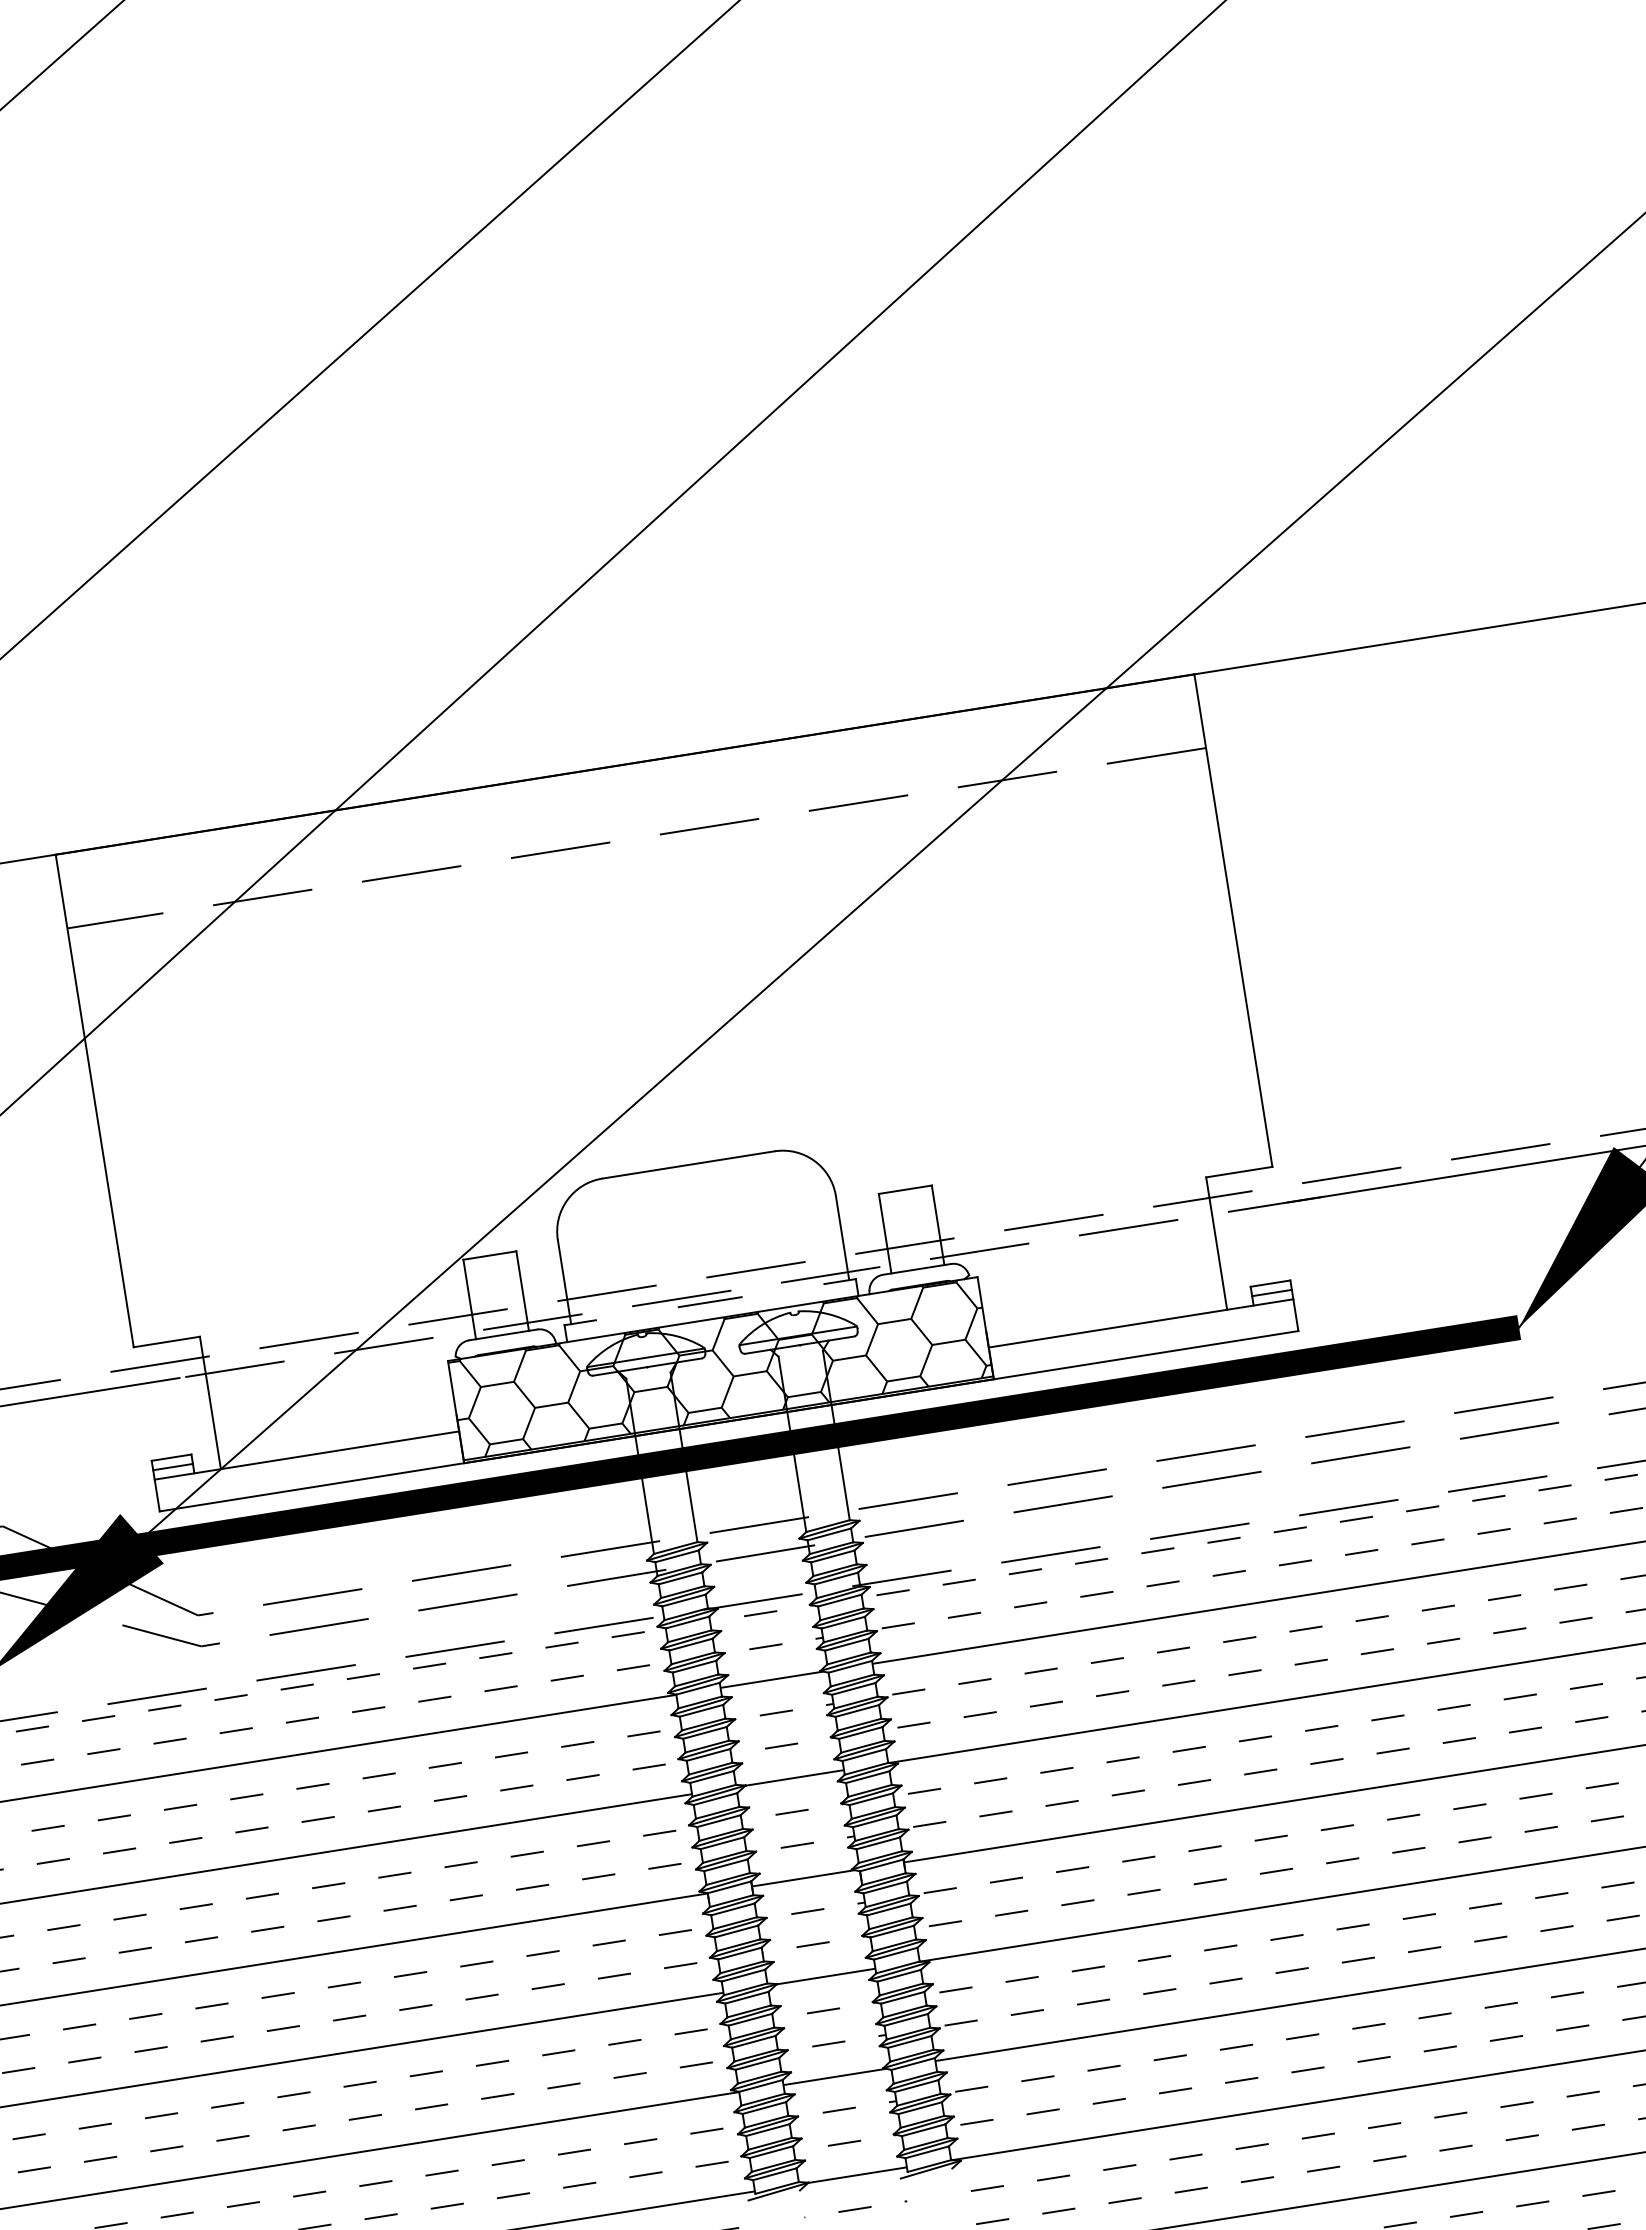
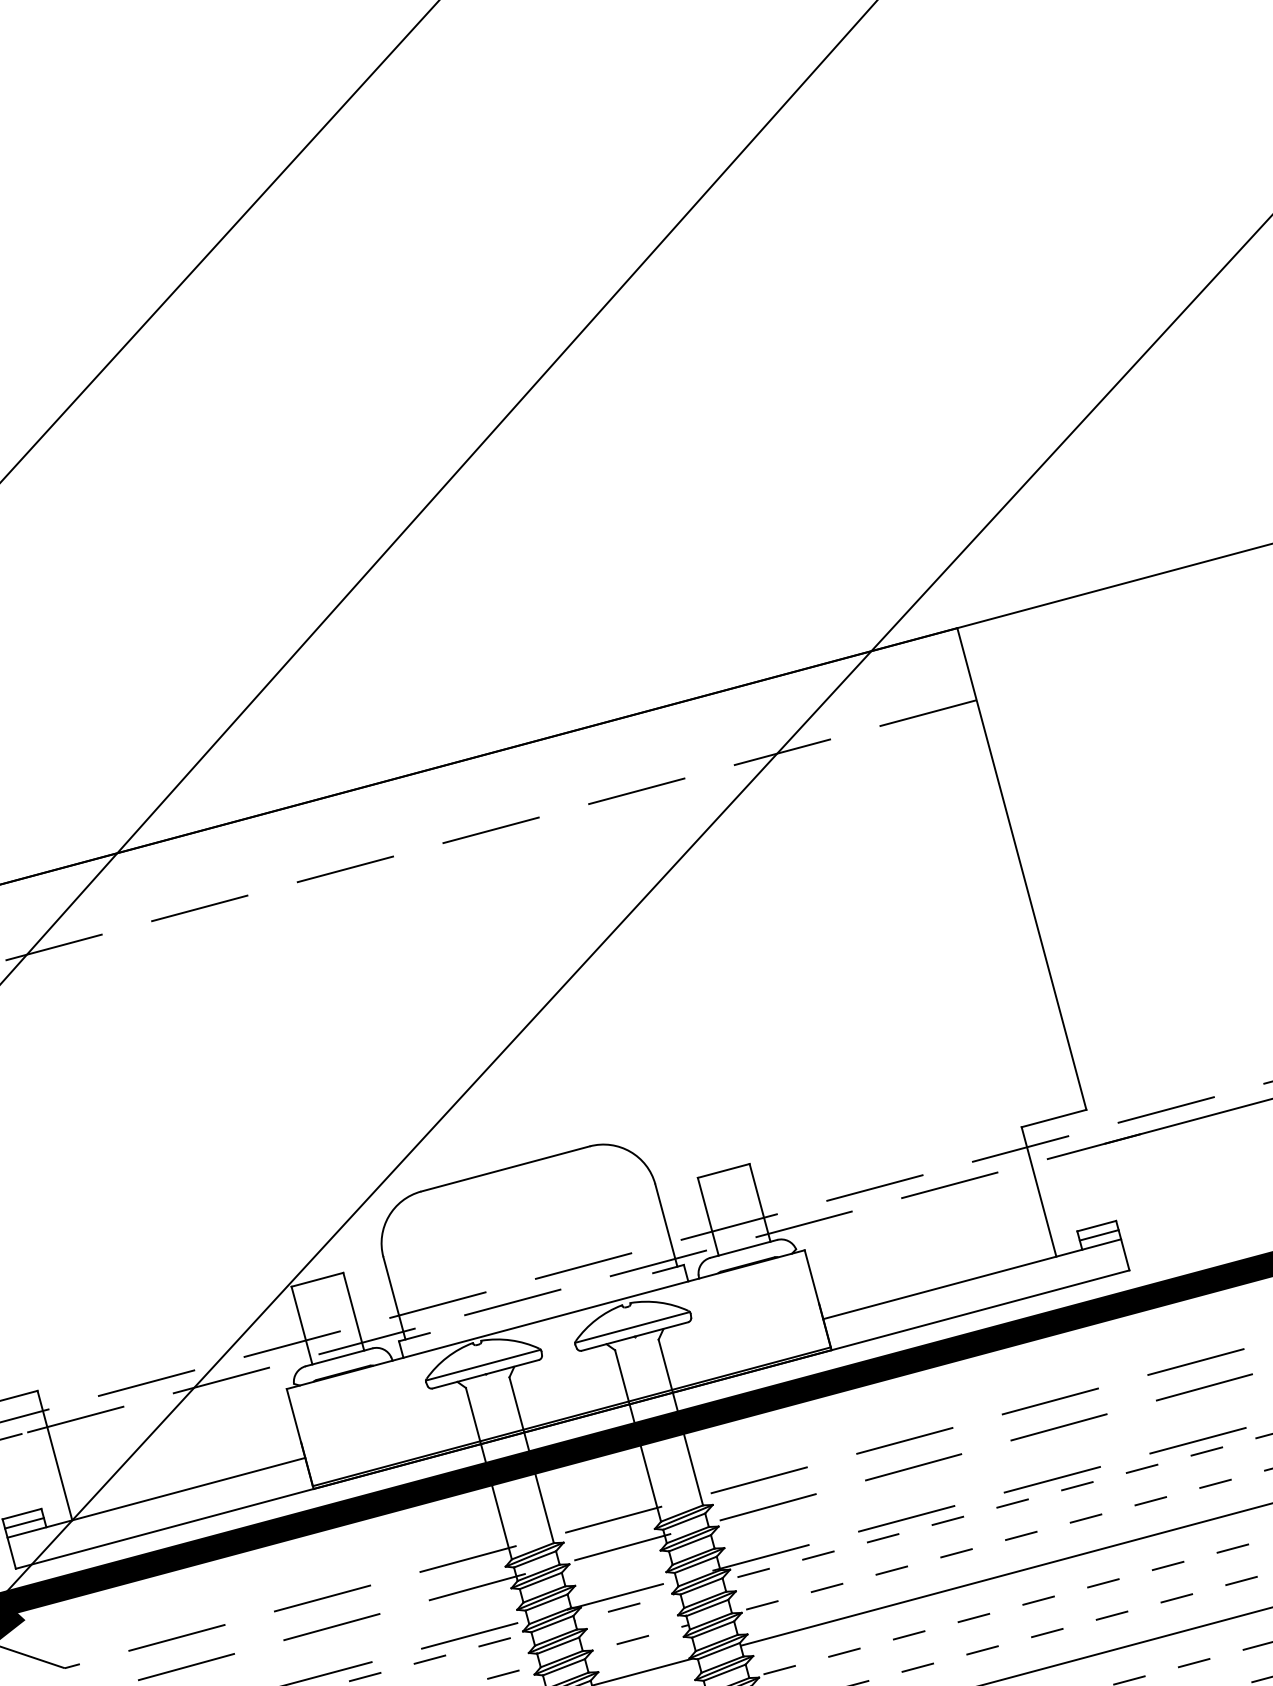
line: (709, 1302) -> (540, 1303), removed
hatch: (719, 1368) -> (557, 1368), removed

